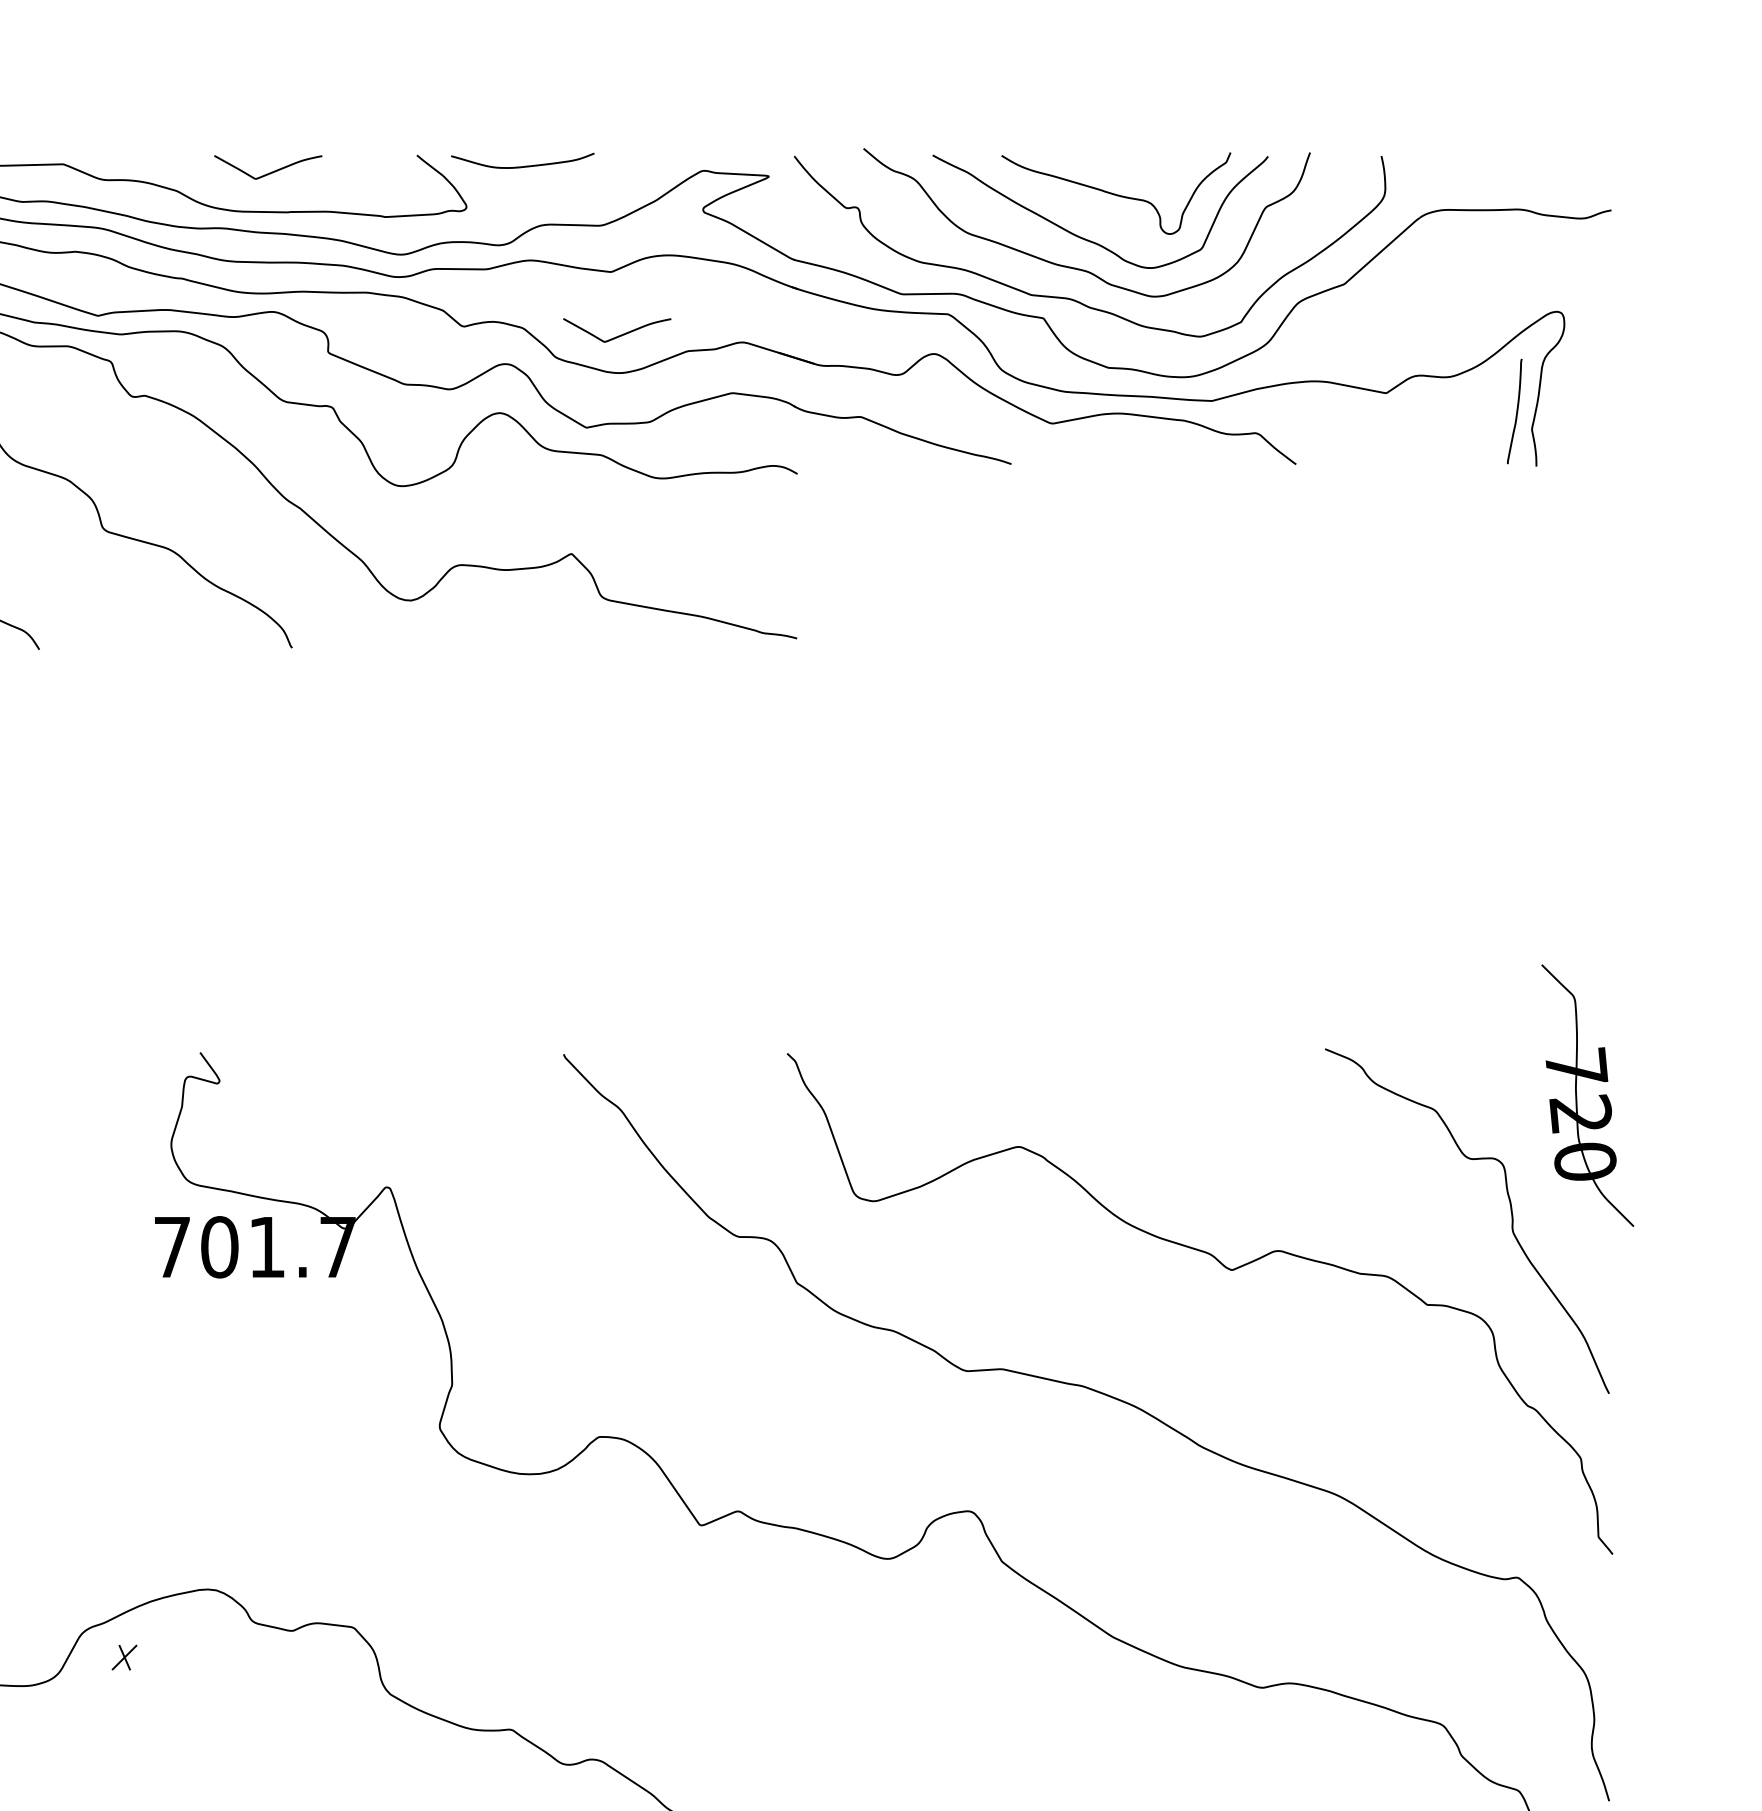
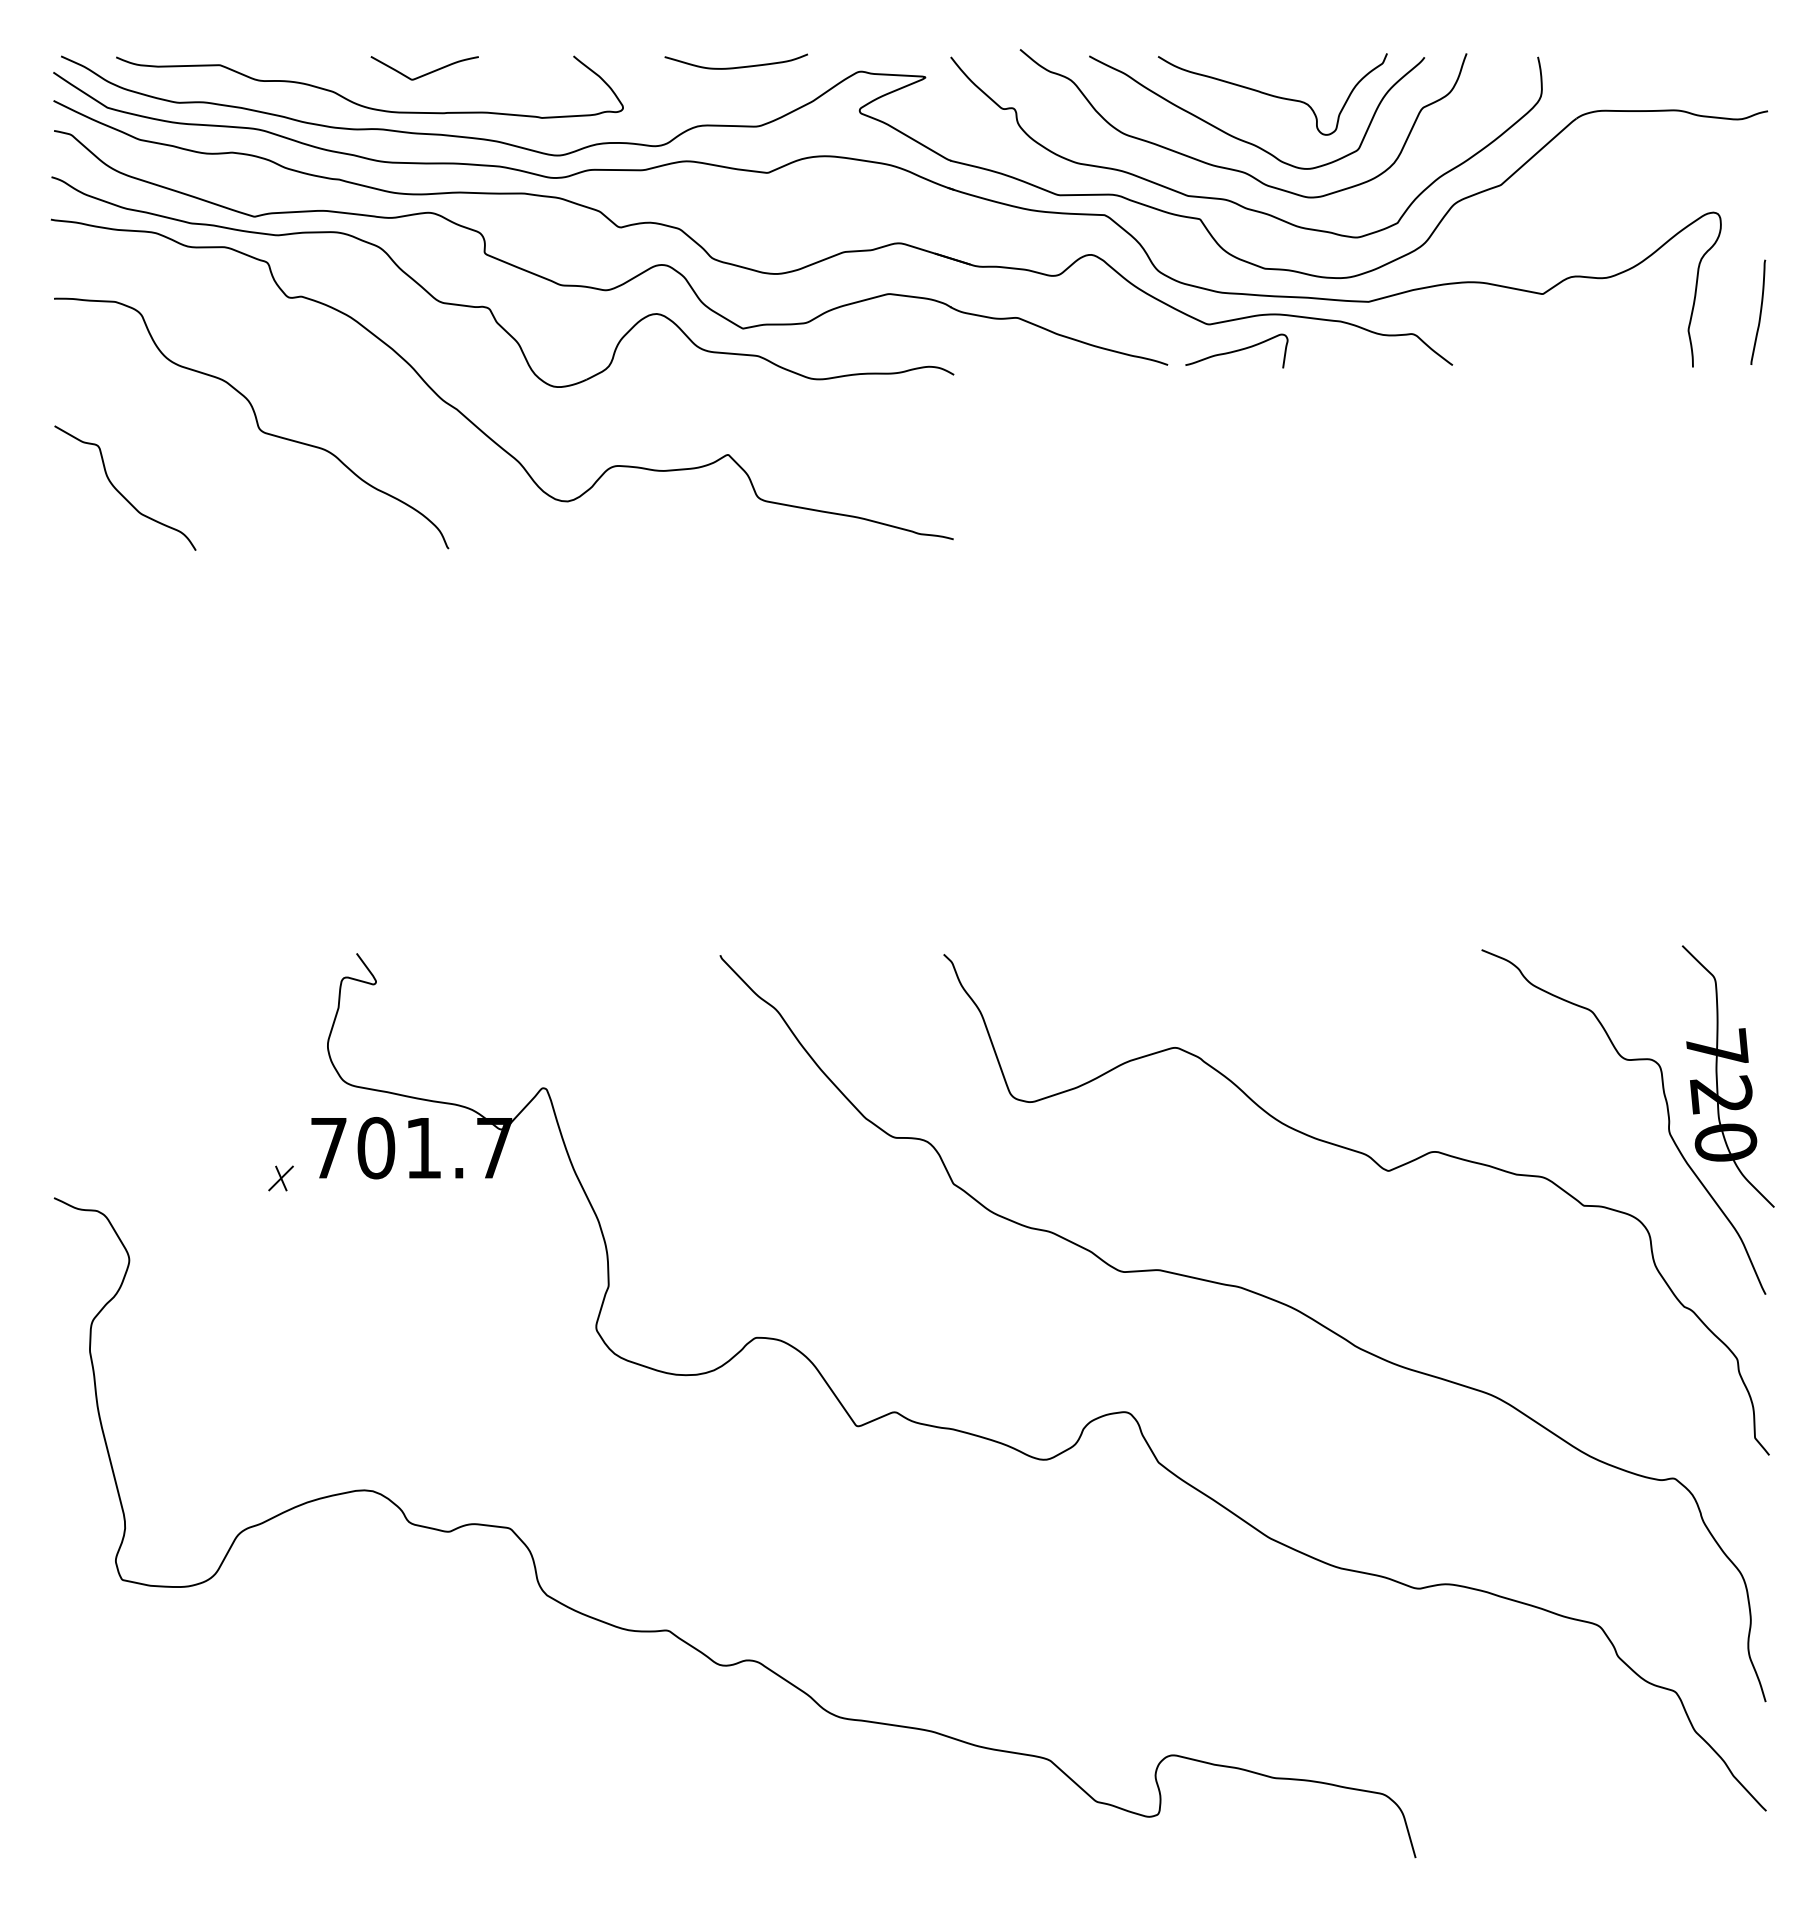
curve: (523, 165) -> (737, 66), moved
curve: (617, 335) -> (774, 236), removed
curve: (1515, 411) -> (1759, 312), moved
curve: (1079, 449) -> (1236, 350), added
part: (1576, 1095) -> (1717, 1076), moved
part: (123, 1657) -> (280, 1178), moved

